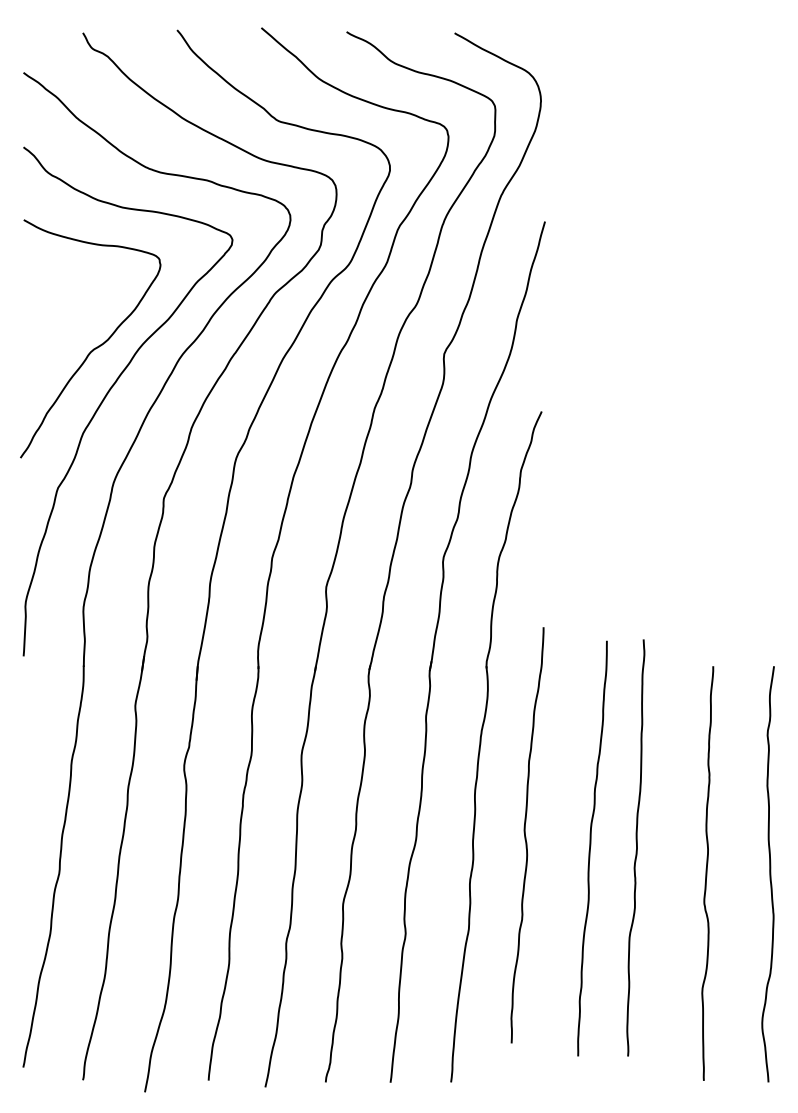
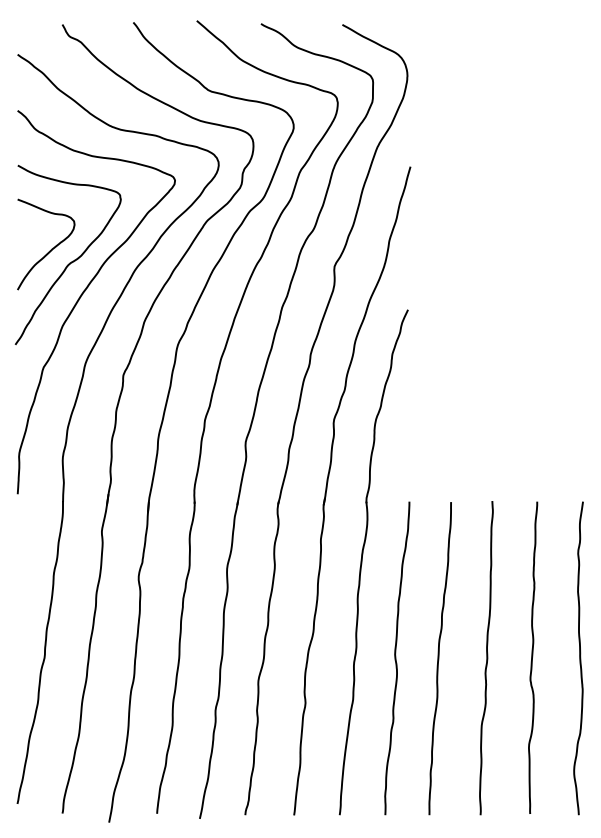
curve: (65, 333) -> (49, 251), added
curve: (526, 836) -> (396, 659), moved
curve: (636, 847) -> (486, 657), moved
curve: (590, 848) -> (438, 658), moved

